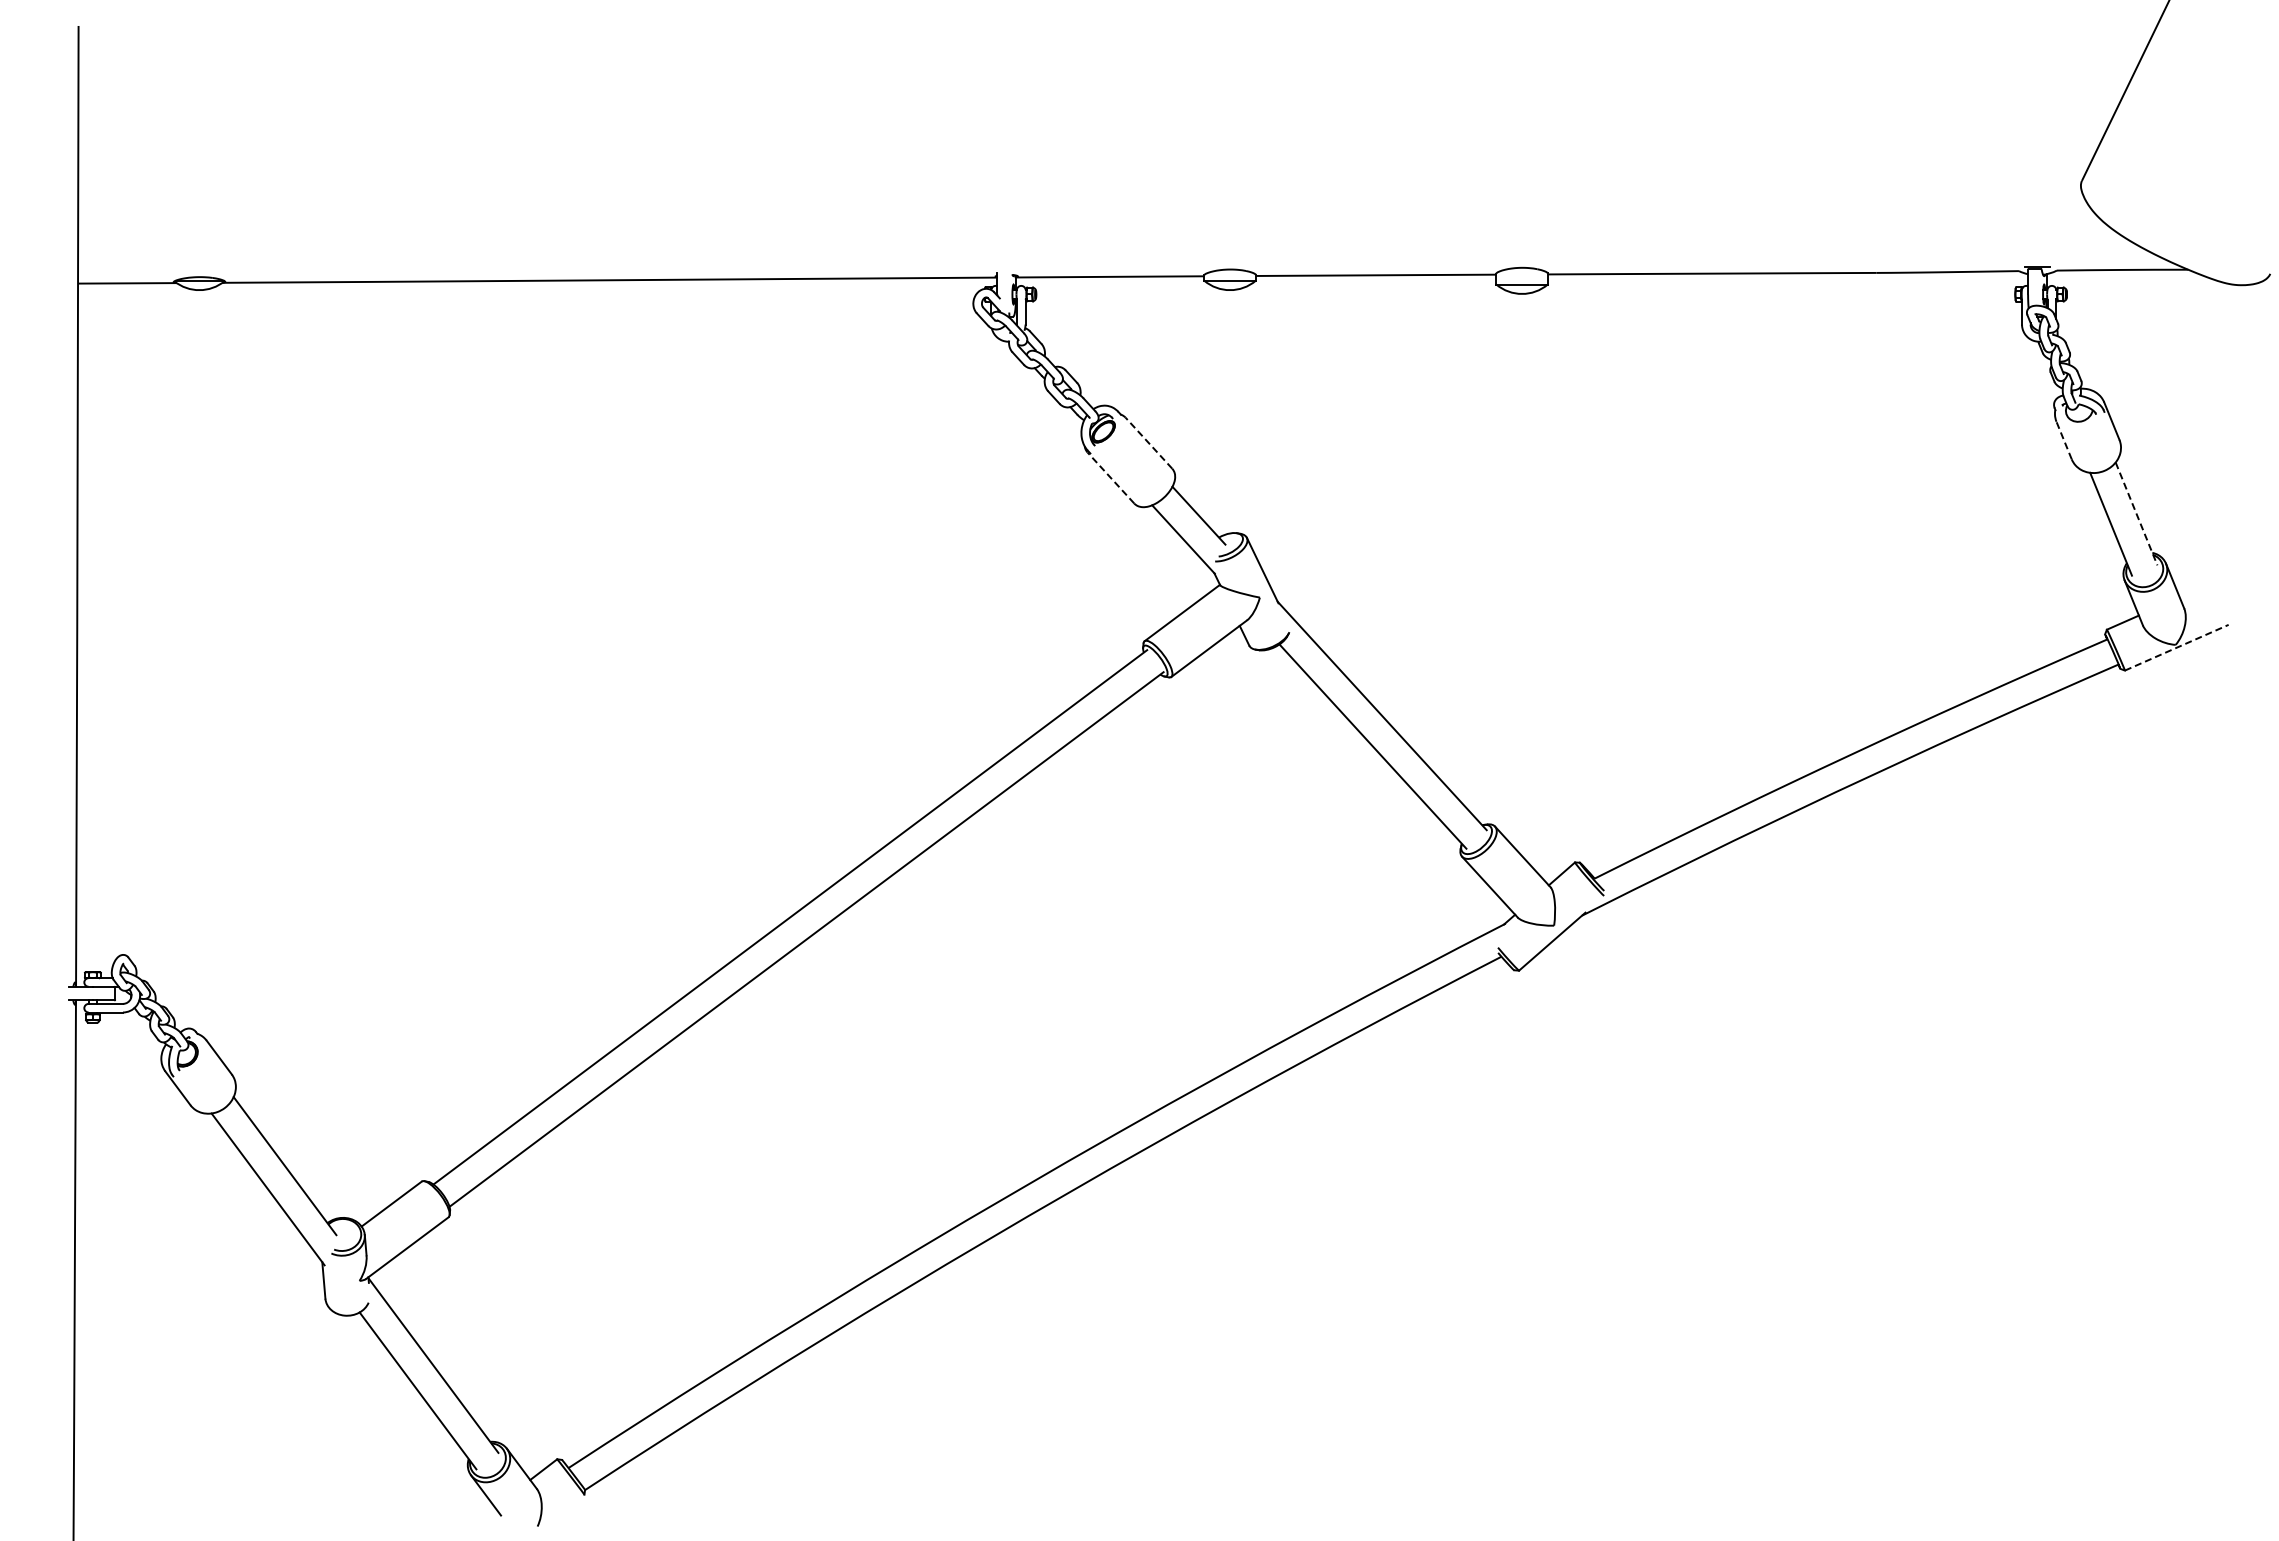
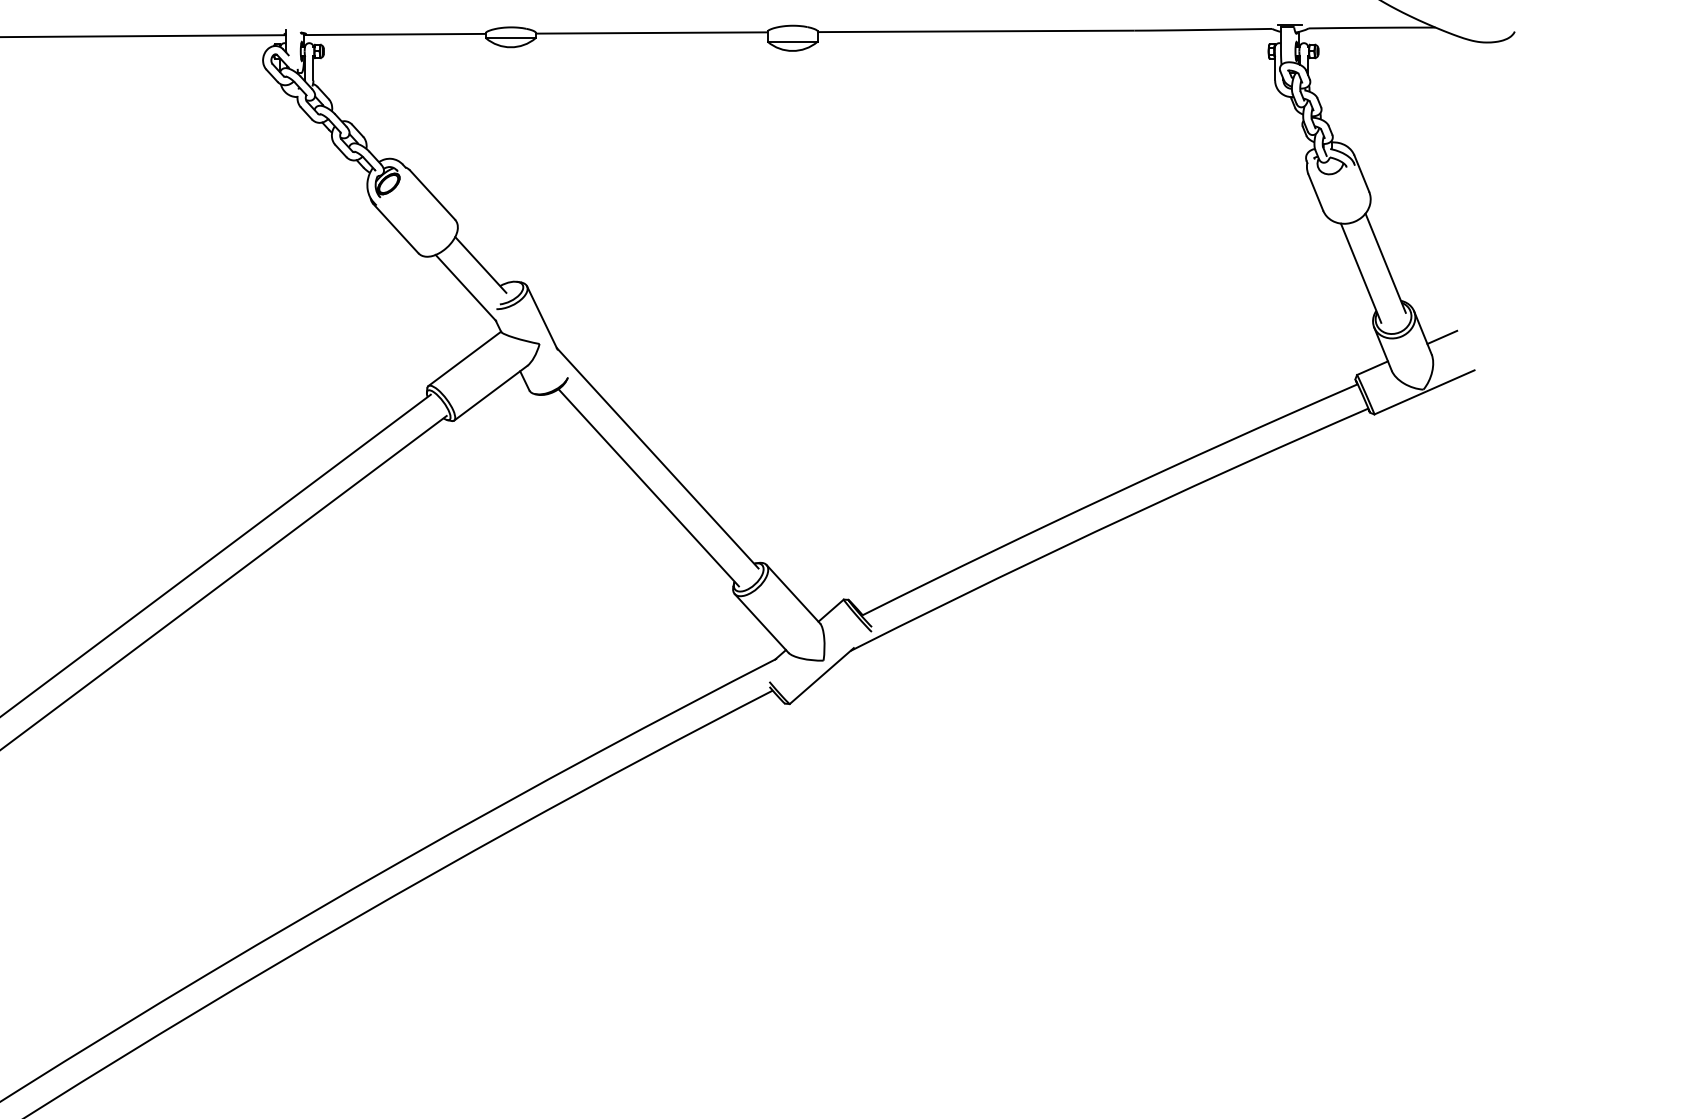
line: (2063, 440) -> (1315, 192), dashed -> solid
line: (1148, 443) -> (432, 195), dashed -> solid
line: (1110, 477) -> (395, 228), dashed -> solid
line: (2136, 514) -> (1385, 263), dashed -> solid
line: (2194, 590) -> (1441, 337), added
line: (2176, 647) -> (1424, 392), dashed -> solid

